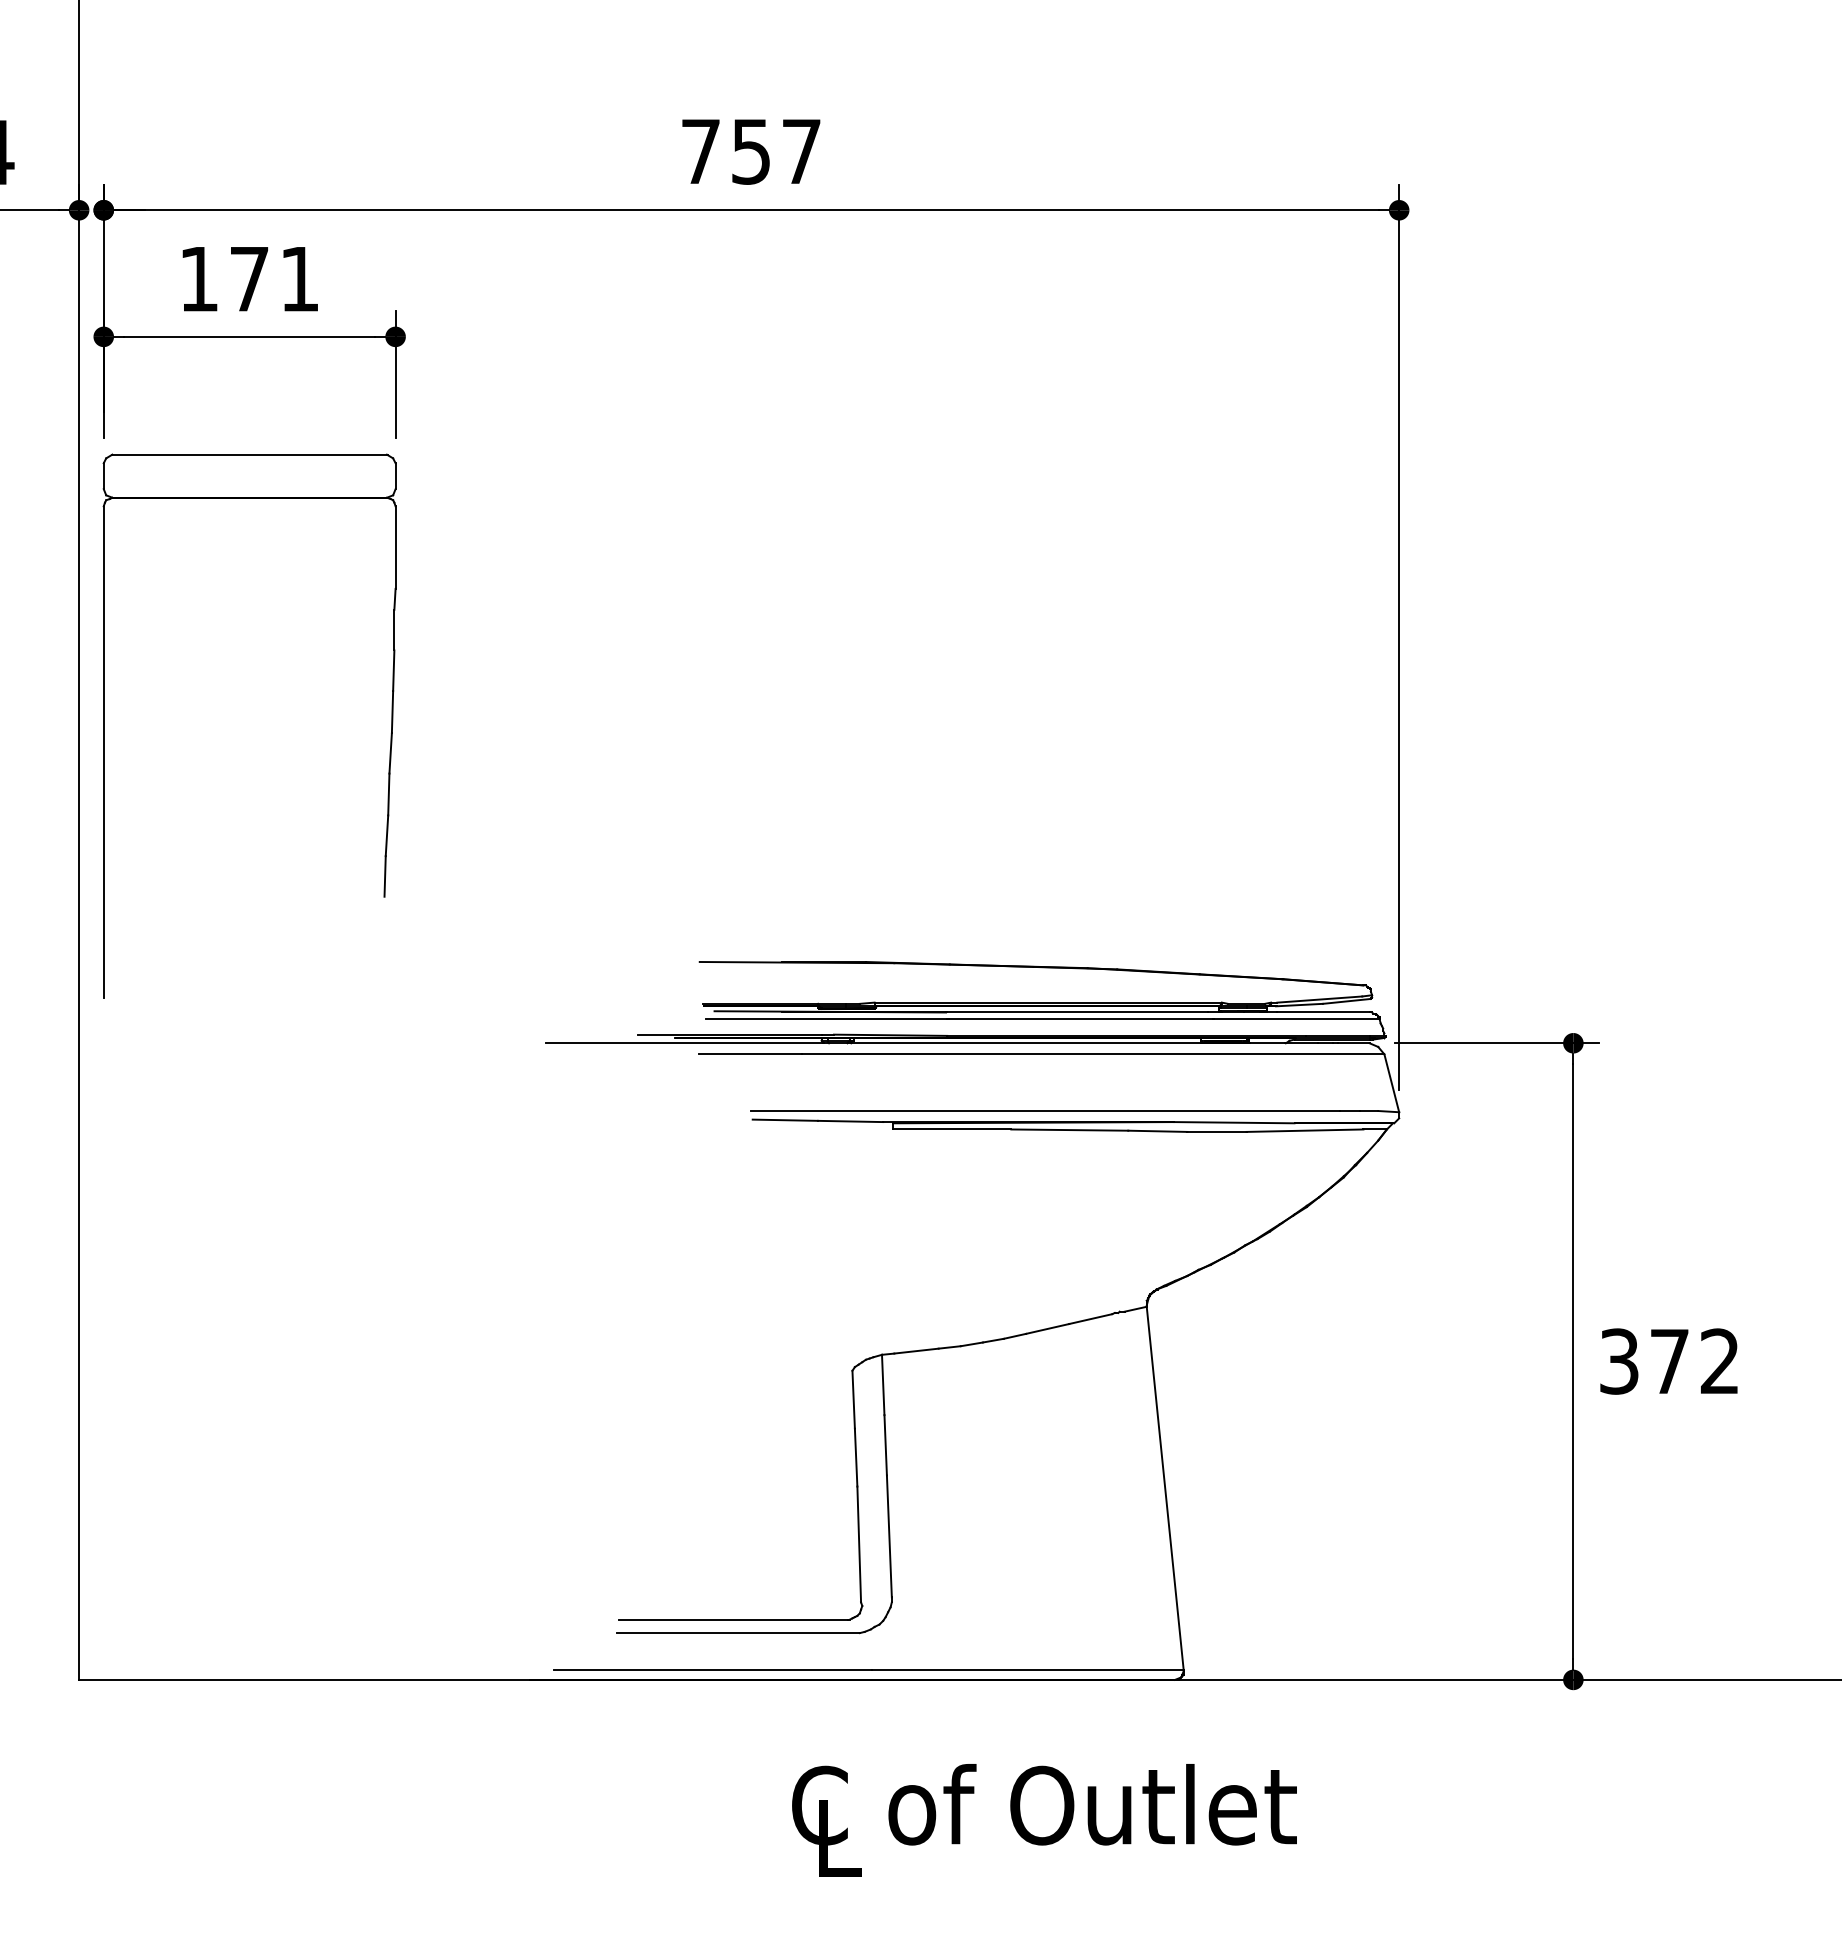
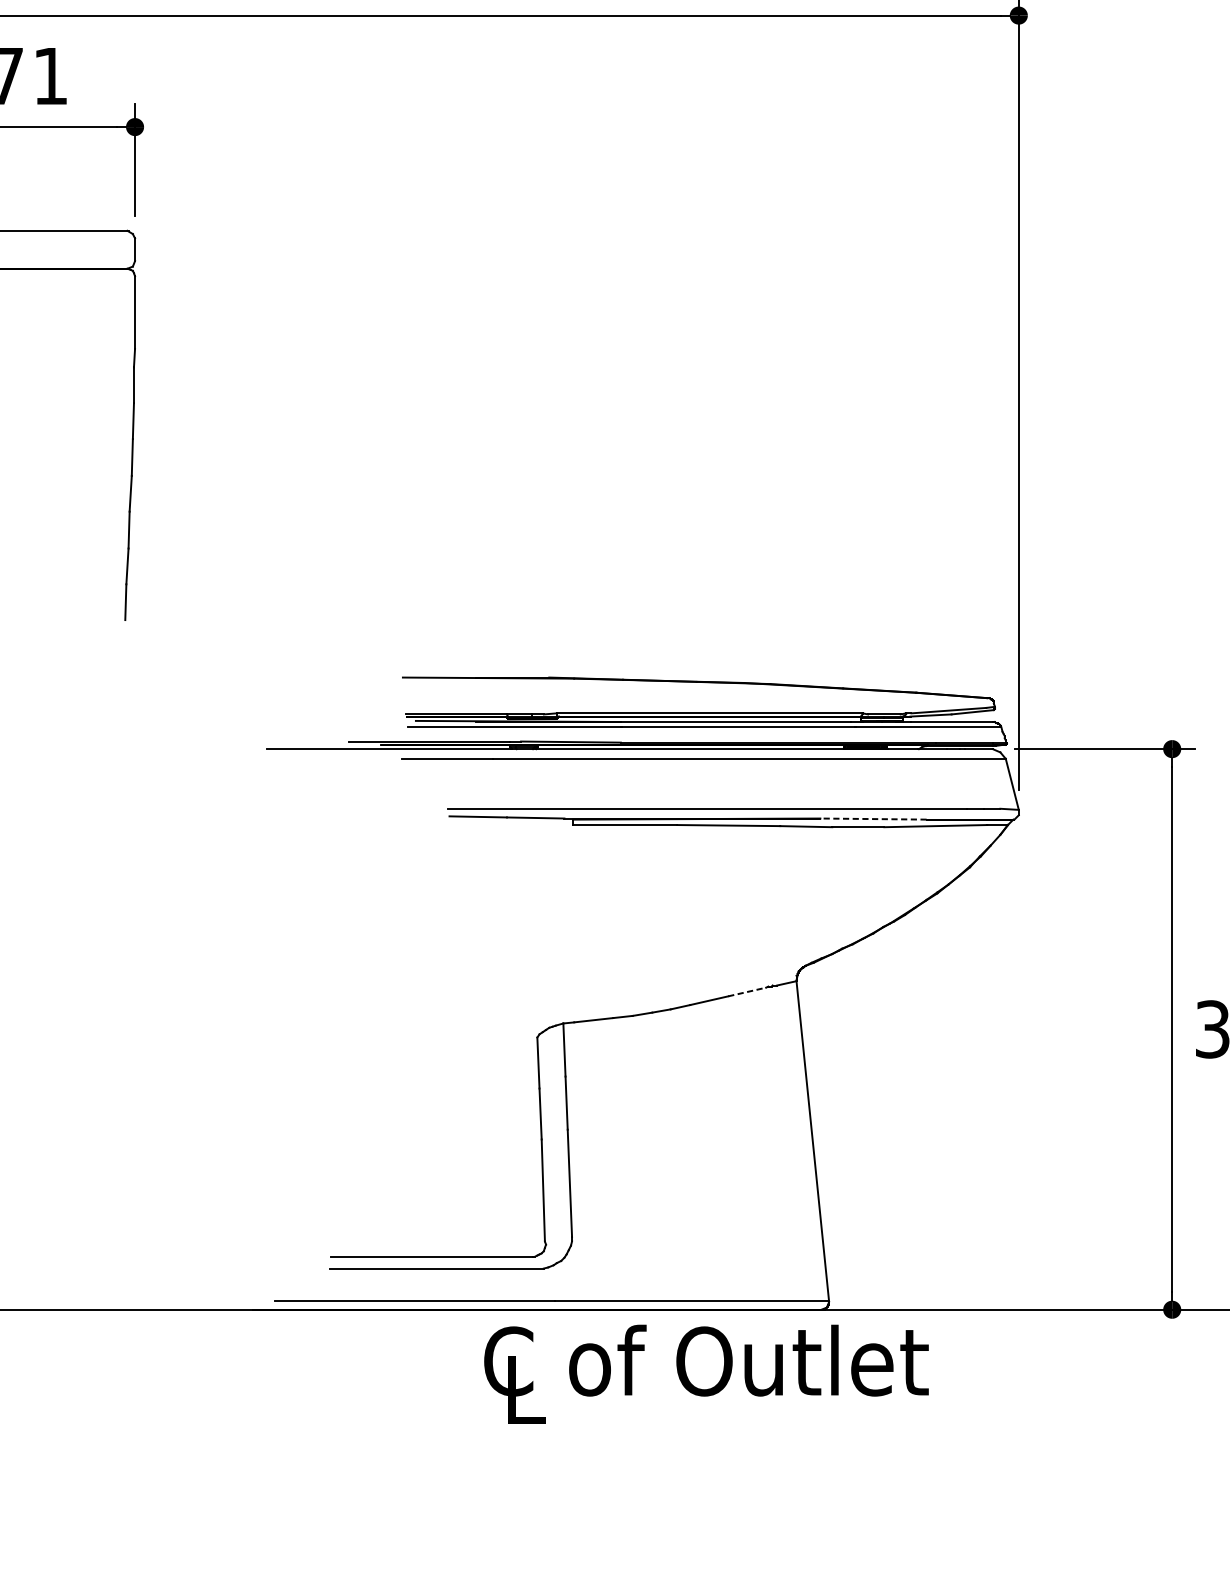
line: (1233, 1122) -> (872, 818), solid -> dashed
line: (1091, 1318) -> (747, 991), solid -> dashed
text: (1044, 1820) -> (706, 1374), moved

